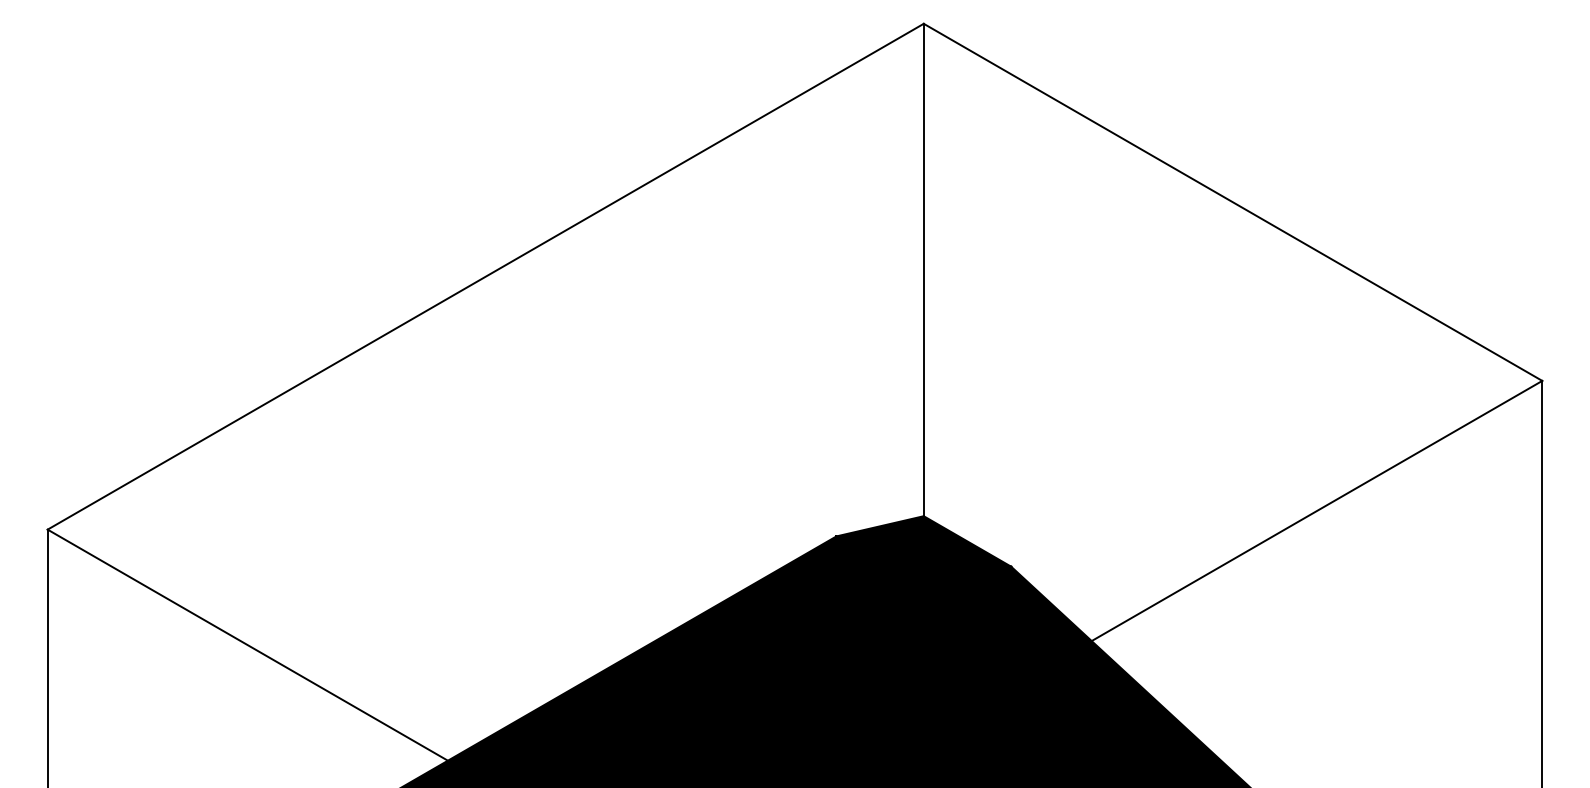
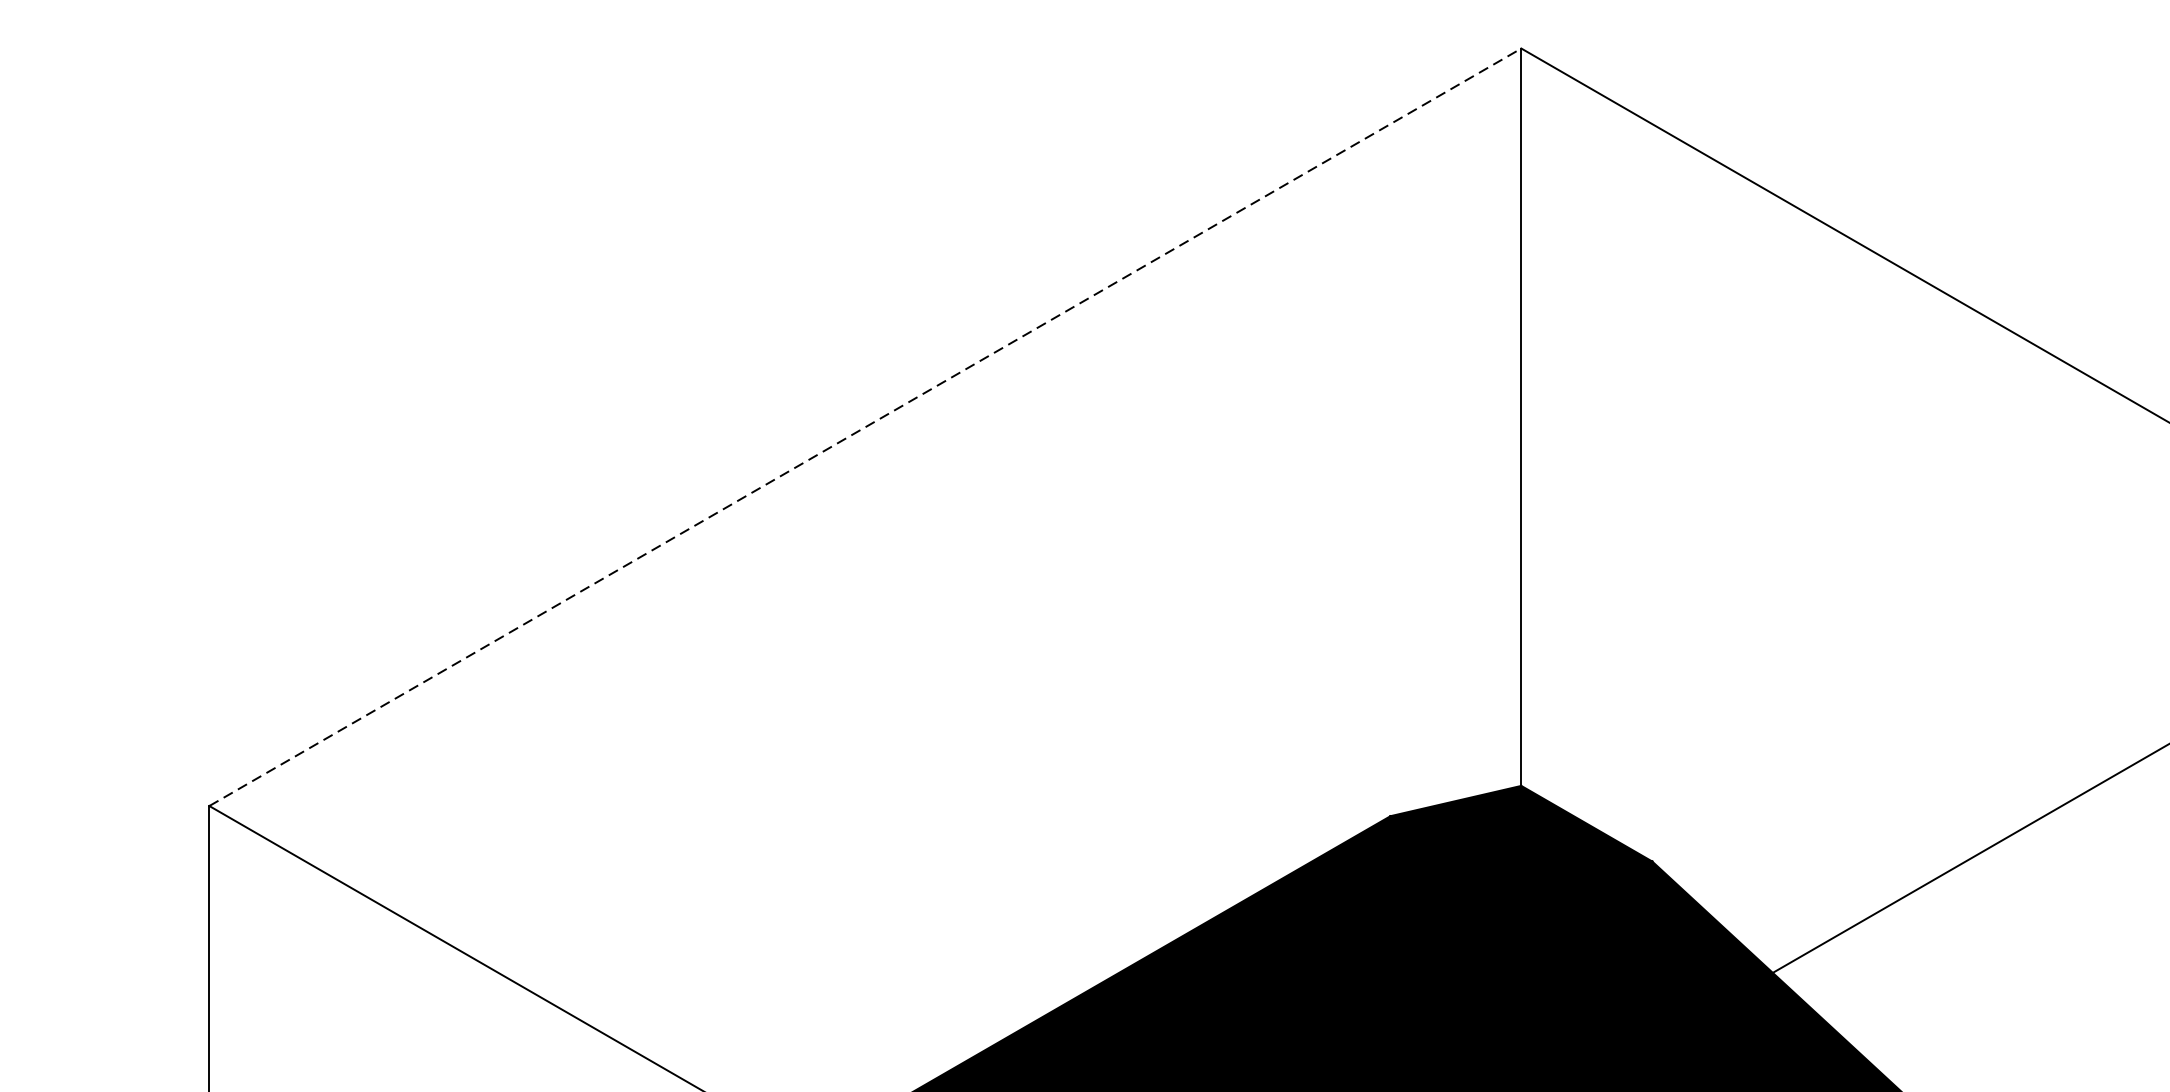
line: (485, 276) -> (865, 426), solid -> dashed

